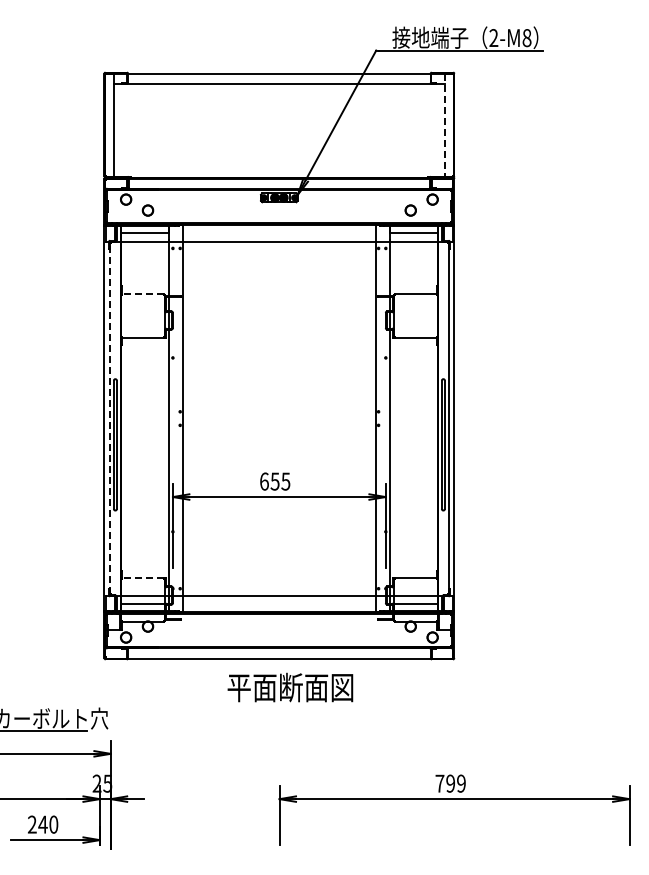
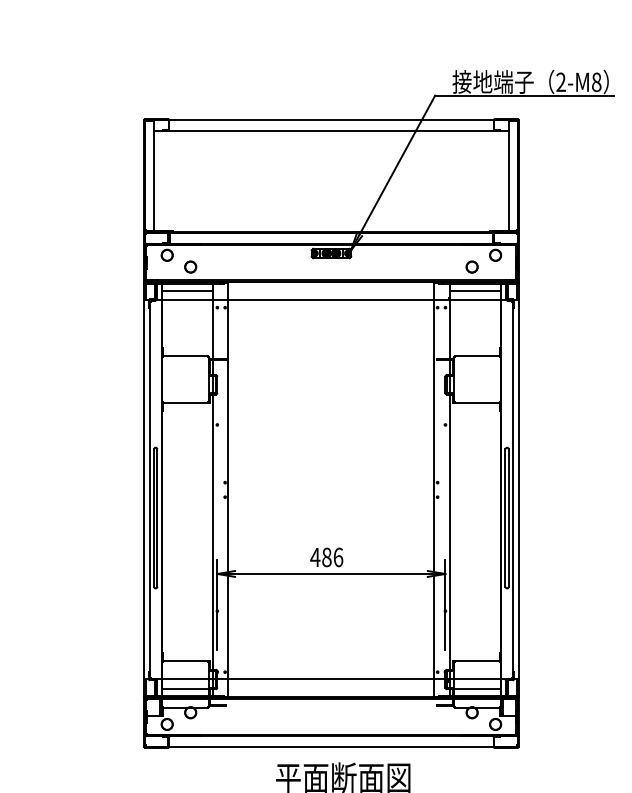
line: (444, 126) -> (508, 177), dashed -> solid
line: (142, 293) -> (184, 355), dashed -> solid
line: (109, 418) -> (149, 489), dashed -> solid
text: (274, 481) -> (326, 557), 655 -> 486
line: (142, 578) -> (184, 661), dashed -> solid

